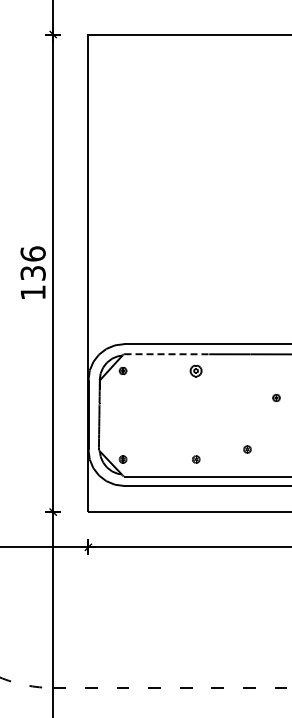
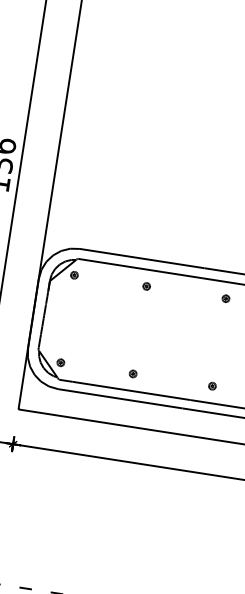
line: (167, 354) -> (120, 265), dashed -> solid
part: (196, 370) -> (147, 286), size x0.62
part: (276, 397) -> (226, 298), moved
part: (247, 449) -> (212, 386), moved

